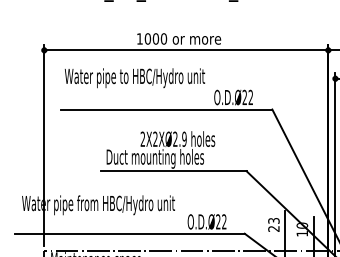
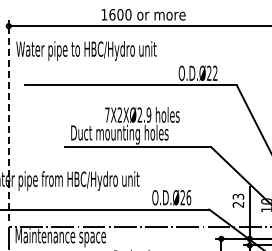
text: (148, 38) -> (113, 14), 1000 -> 1600
text: (134, 78) -> (86, 51), moved
text: (142, 138) -> (107, 114), 2X2XØ2.9 -> 7X2XØ2.9
line: (44, 144) -> (9, 120), solid -> dashed
text: (224, 221) -> (189, 197), O.D.Ø22 -> O.D.Ø26

